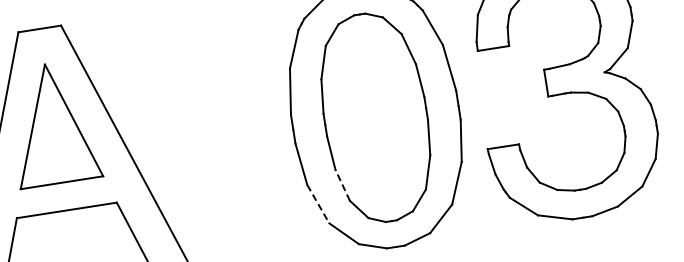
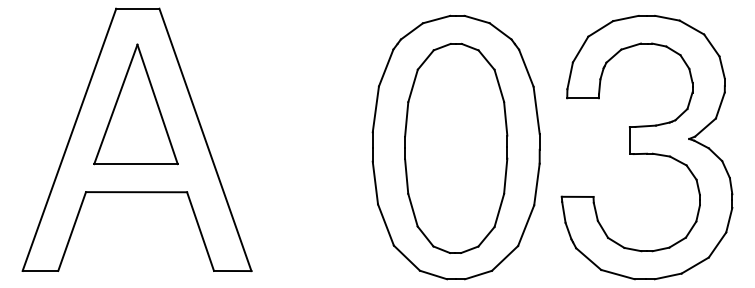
line: (342, 184) -> (412, 209), dashed -> solid
line: (318, 204) -> (386, 225), dashed -> solid

